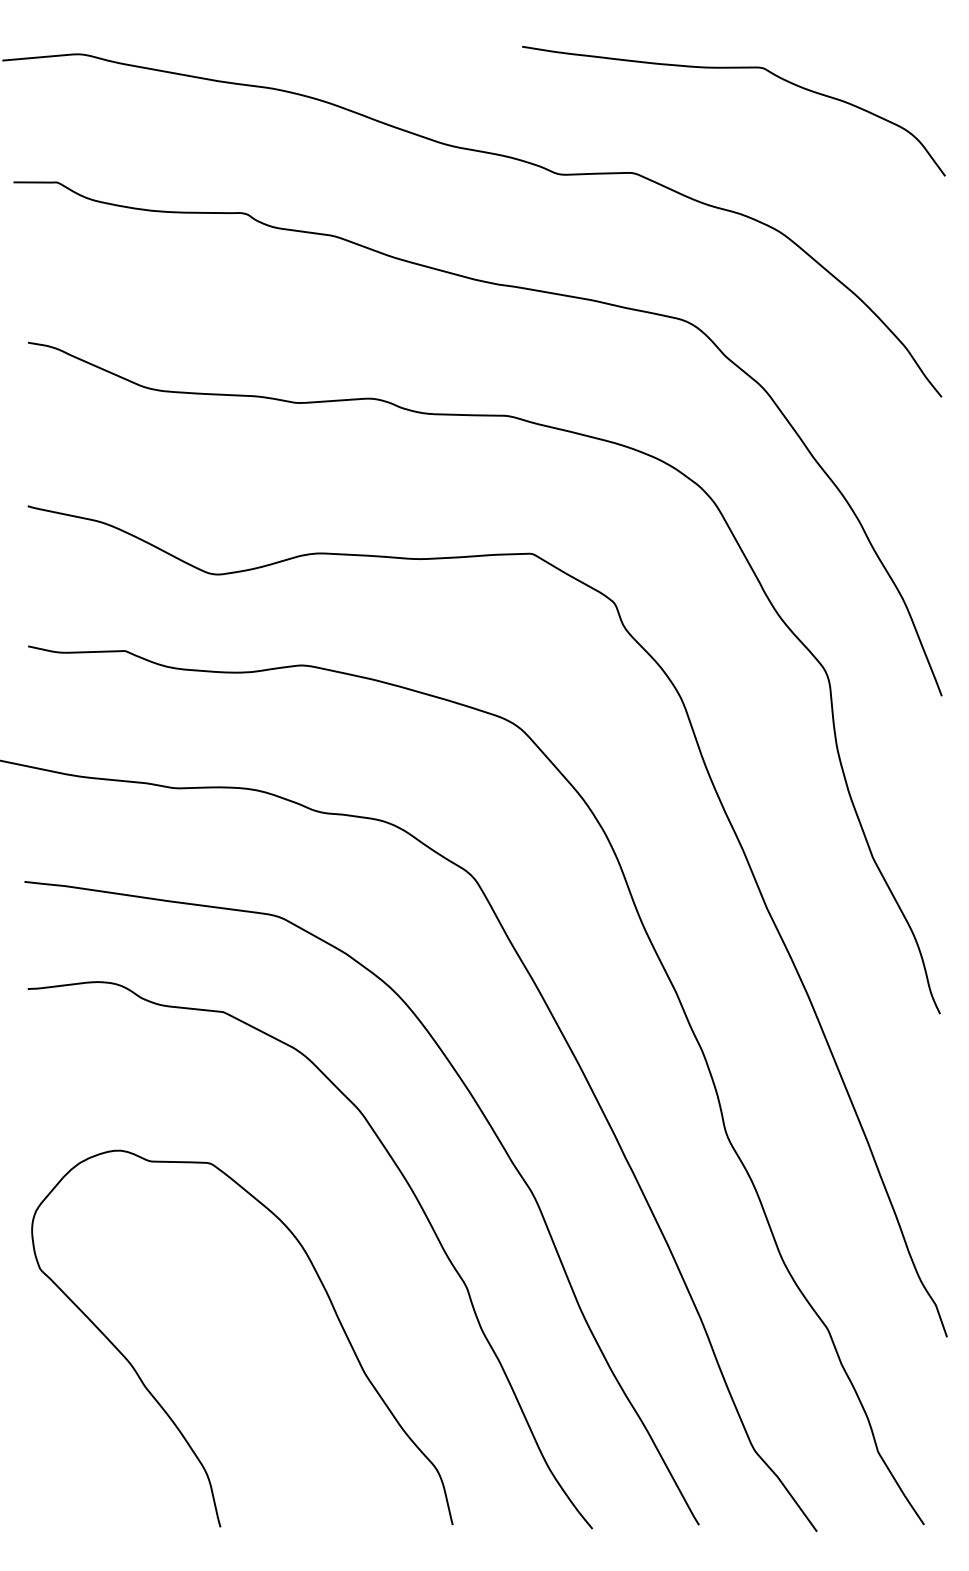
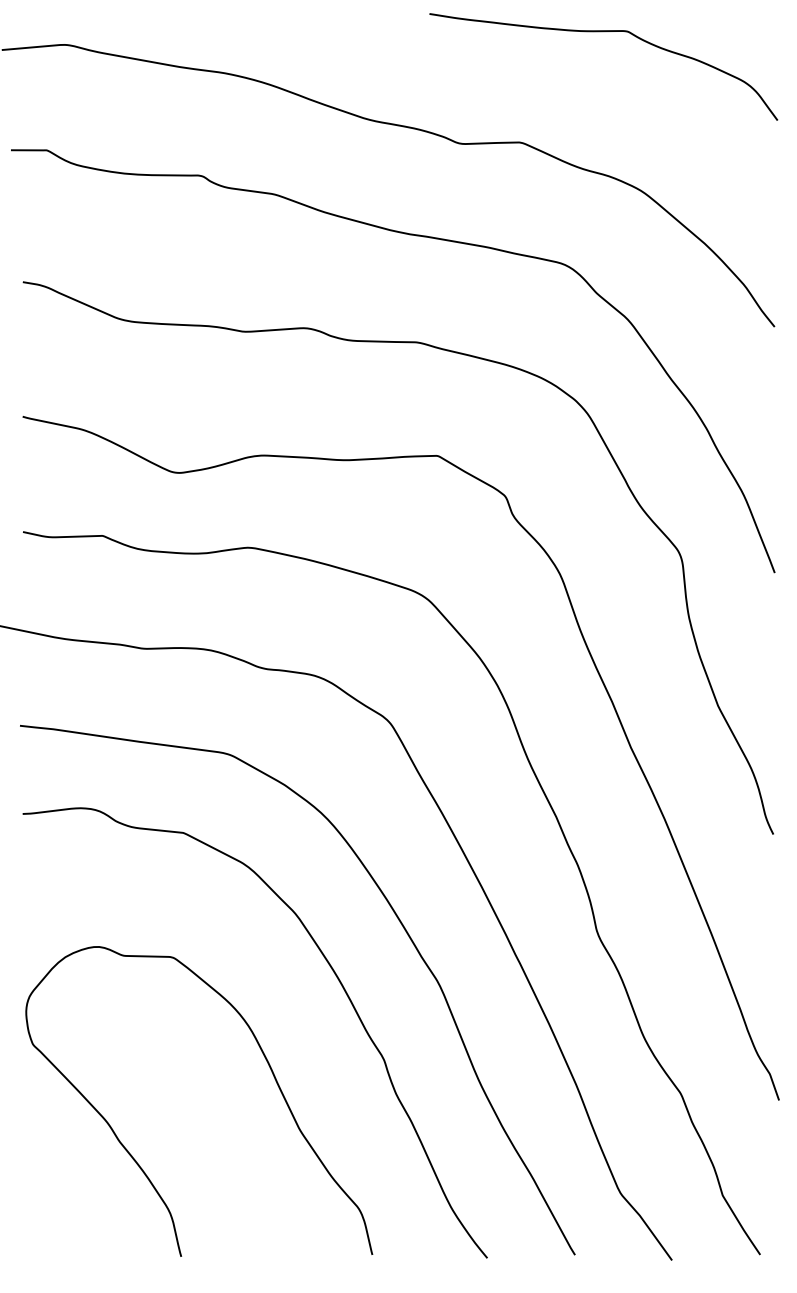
curve: (733, 68) -> (603, 31), moved

